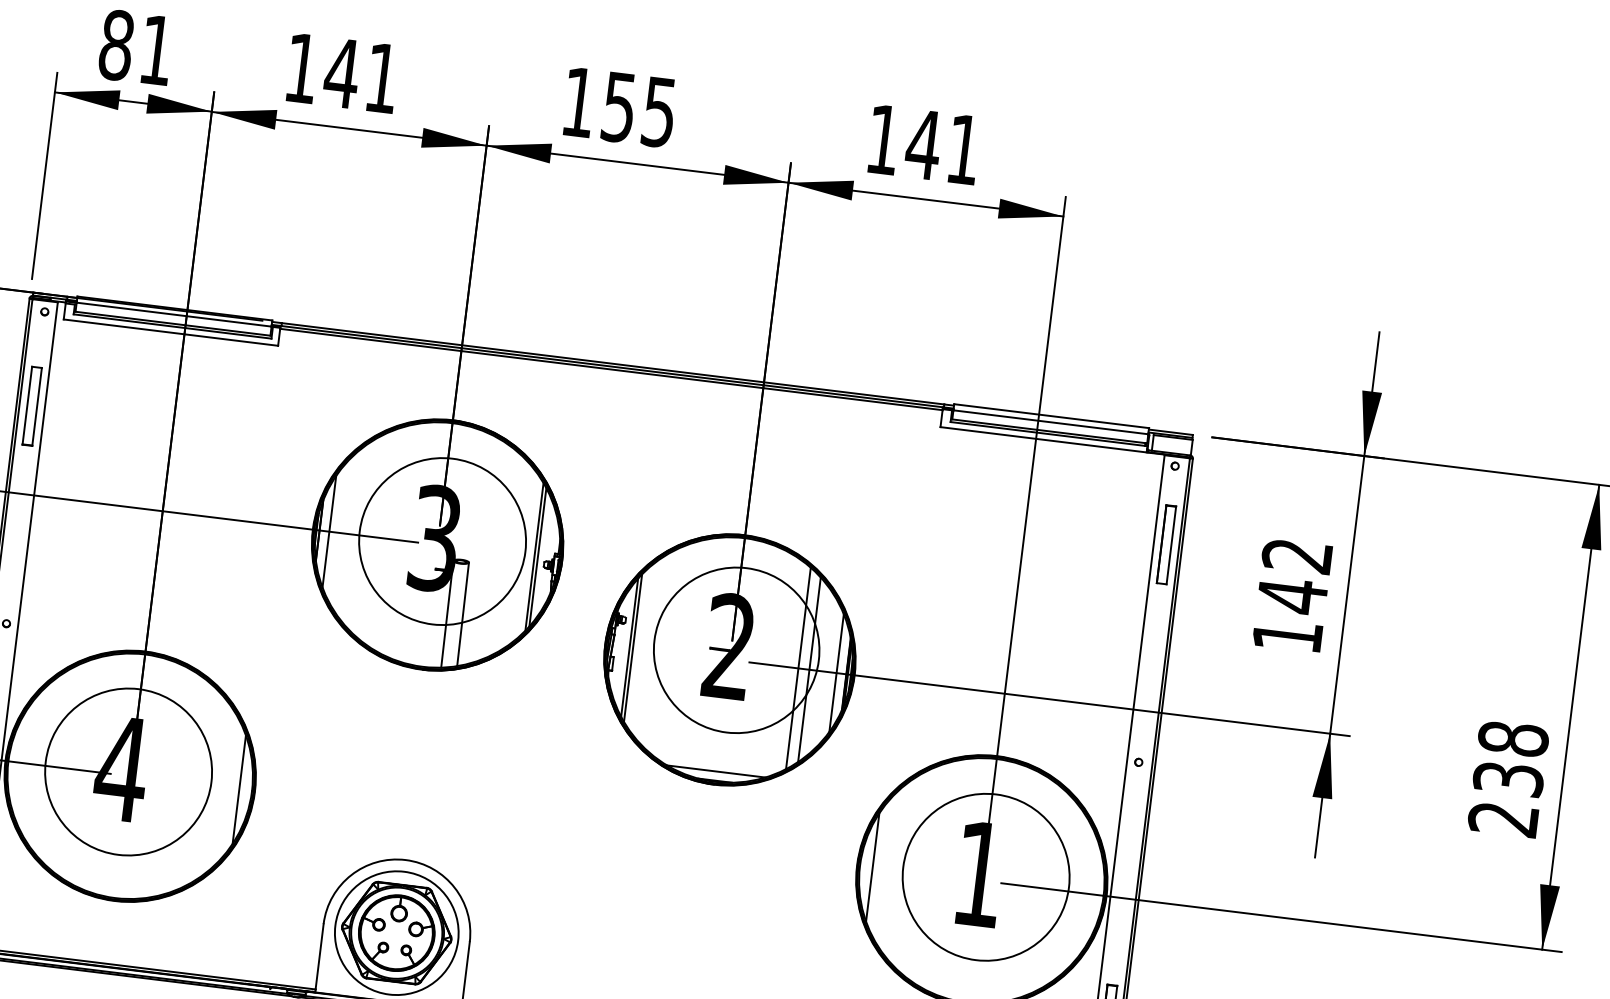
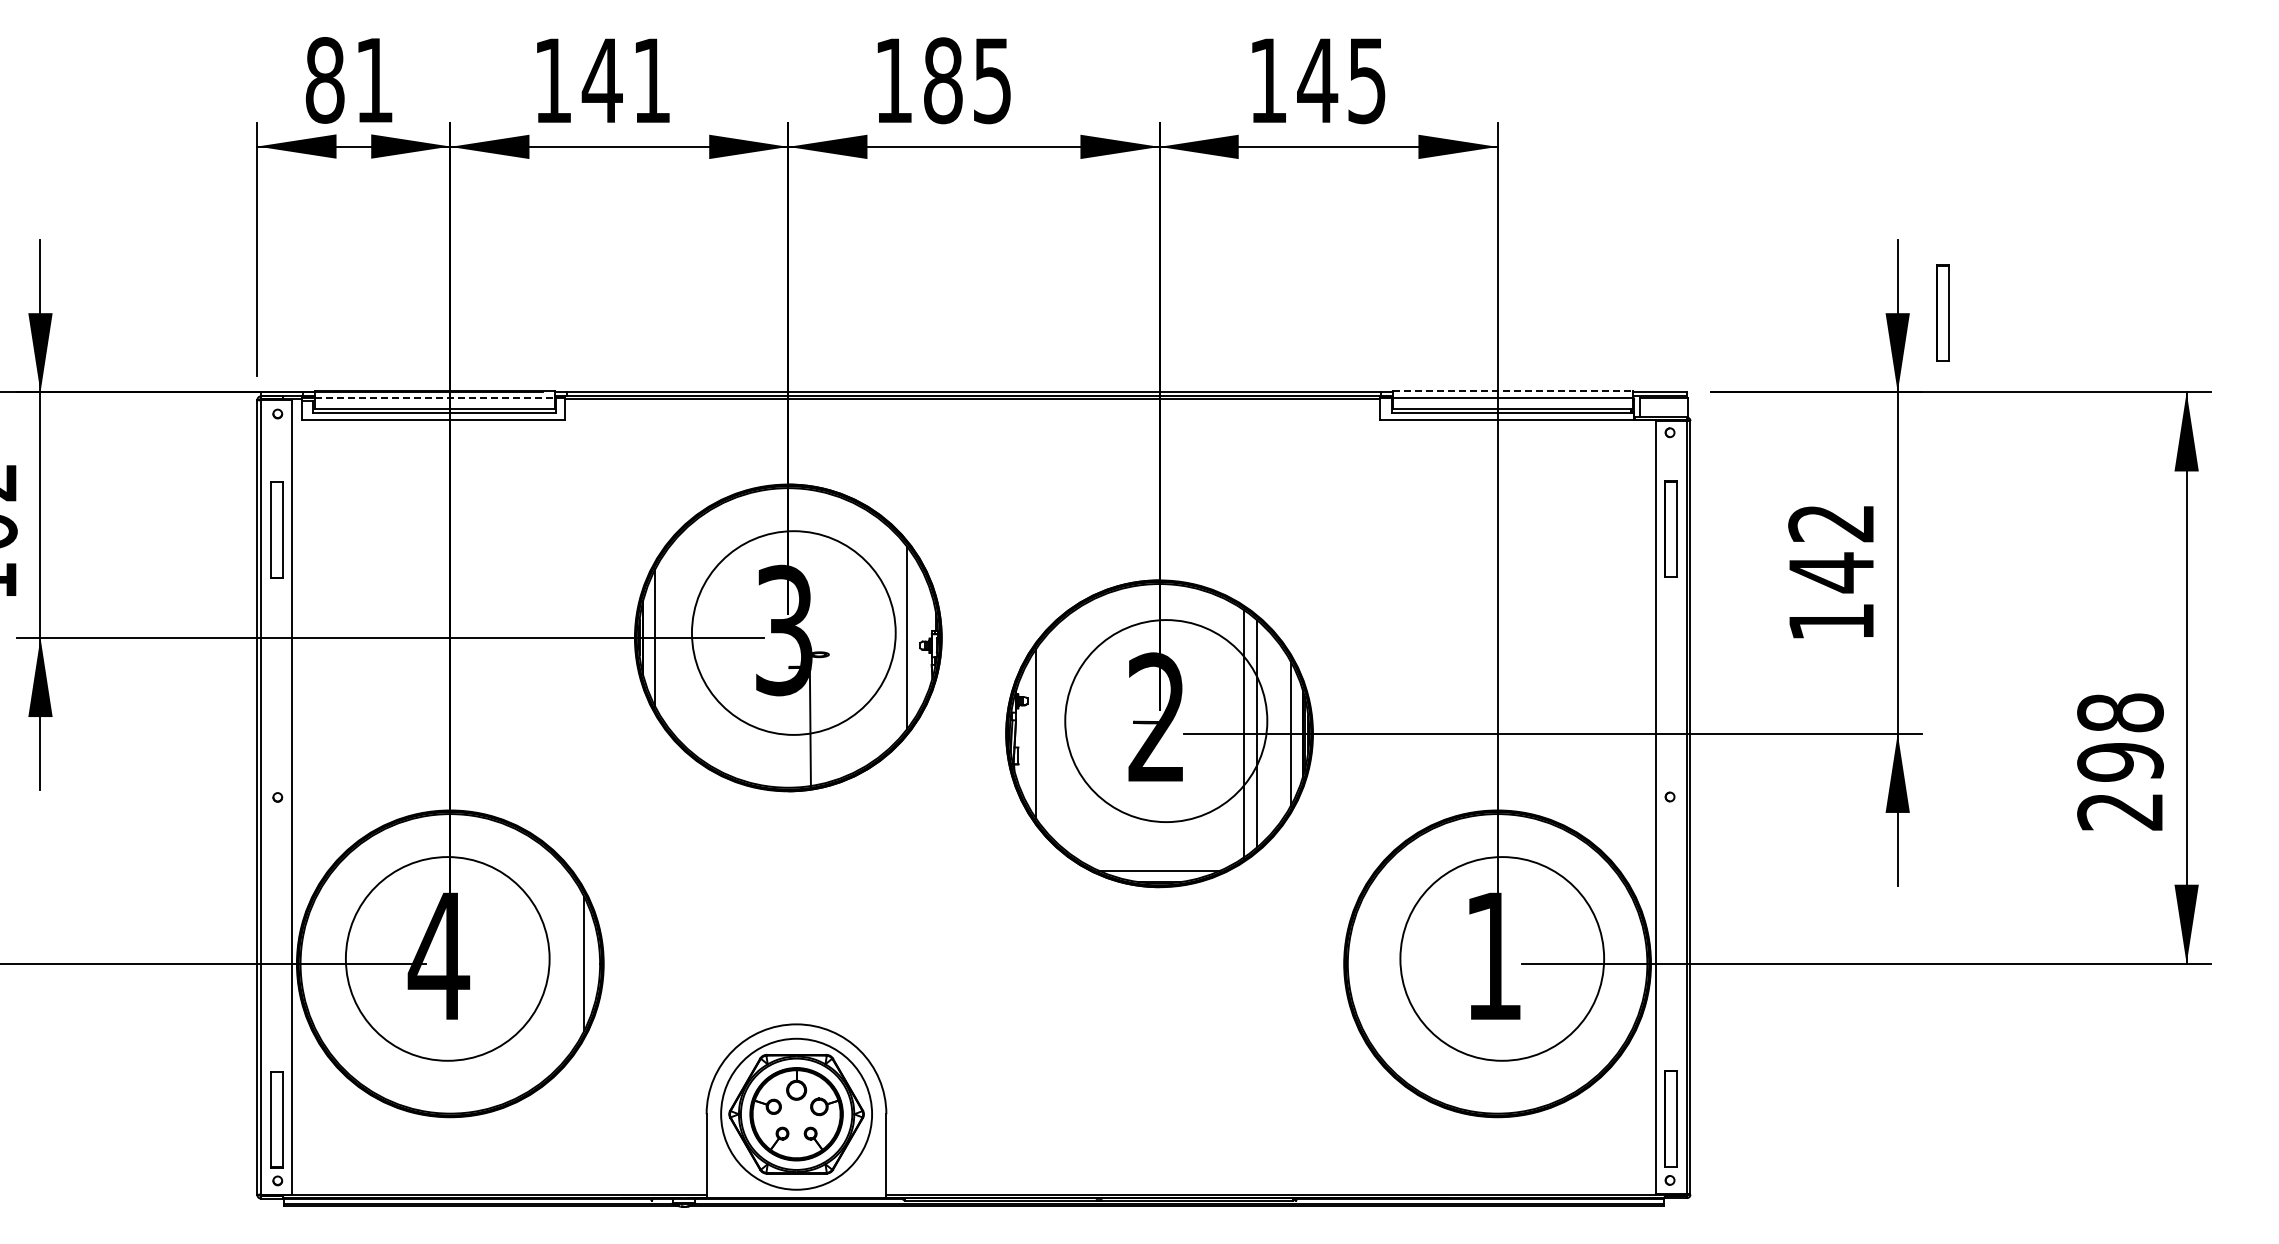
text: (619, 107) -> (943, 80), 155 -> 185
text: (963, 150) -> (1366, 81), 141 -> 145
line: (173, 314) -> (434, 398), solid -> dashed
part: (1408, 395) -> (1942, 312), added
line: (1052, 416) -> (1513, 390), solid -> dashed
line: (537, 556) -> (911, 637), removed
line: (463, 613) -> (829, 717), removed
line: (633, 647) -> (1040, 733), removed
text: (1508, 779) -> (2120, 762), 238 -> 298
line: (872, 867) -> (1363, 963), removed

